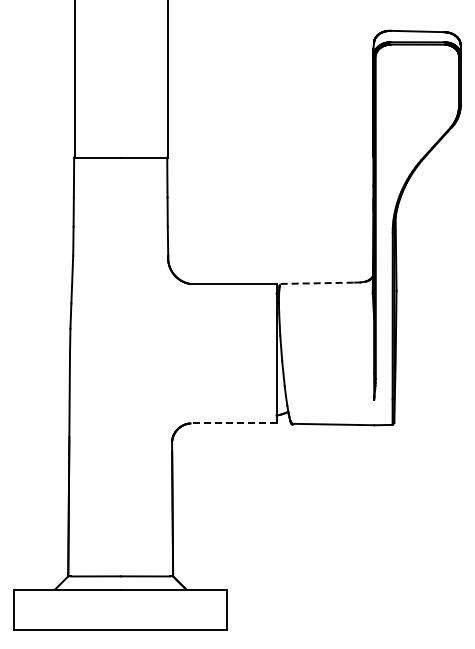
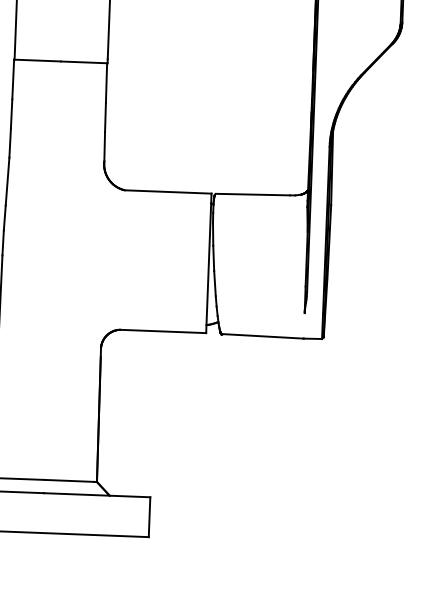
line: (318, 283) -> (253, 194), dashed -> solid
line: (233, 423) -> (163, 331), dashed -> solid

